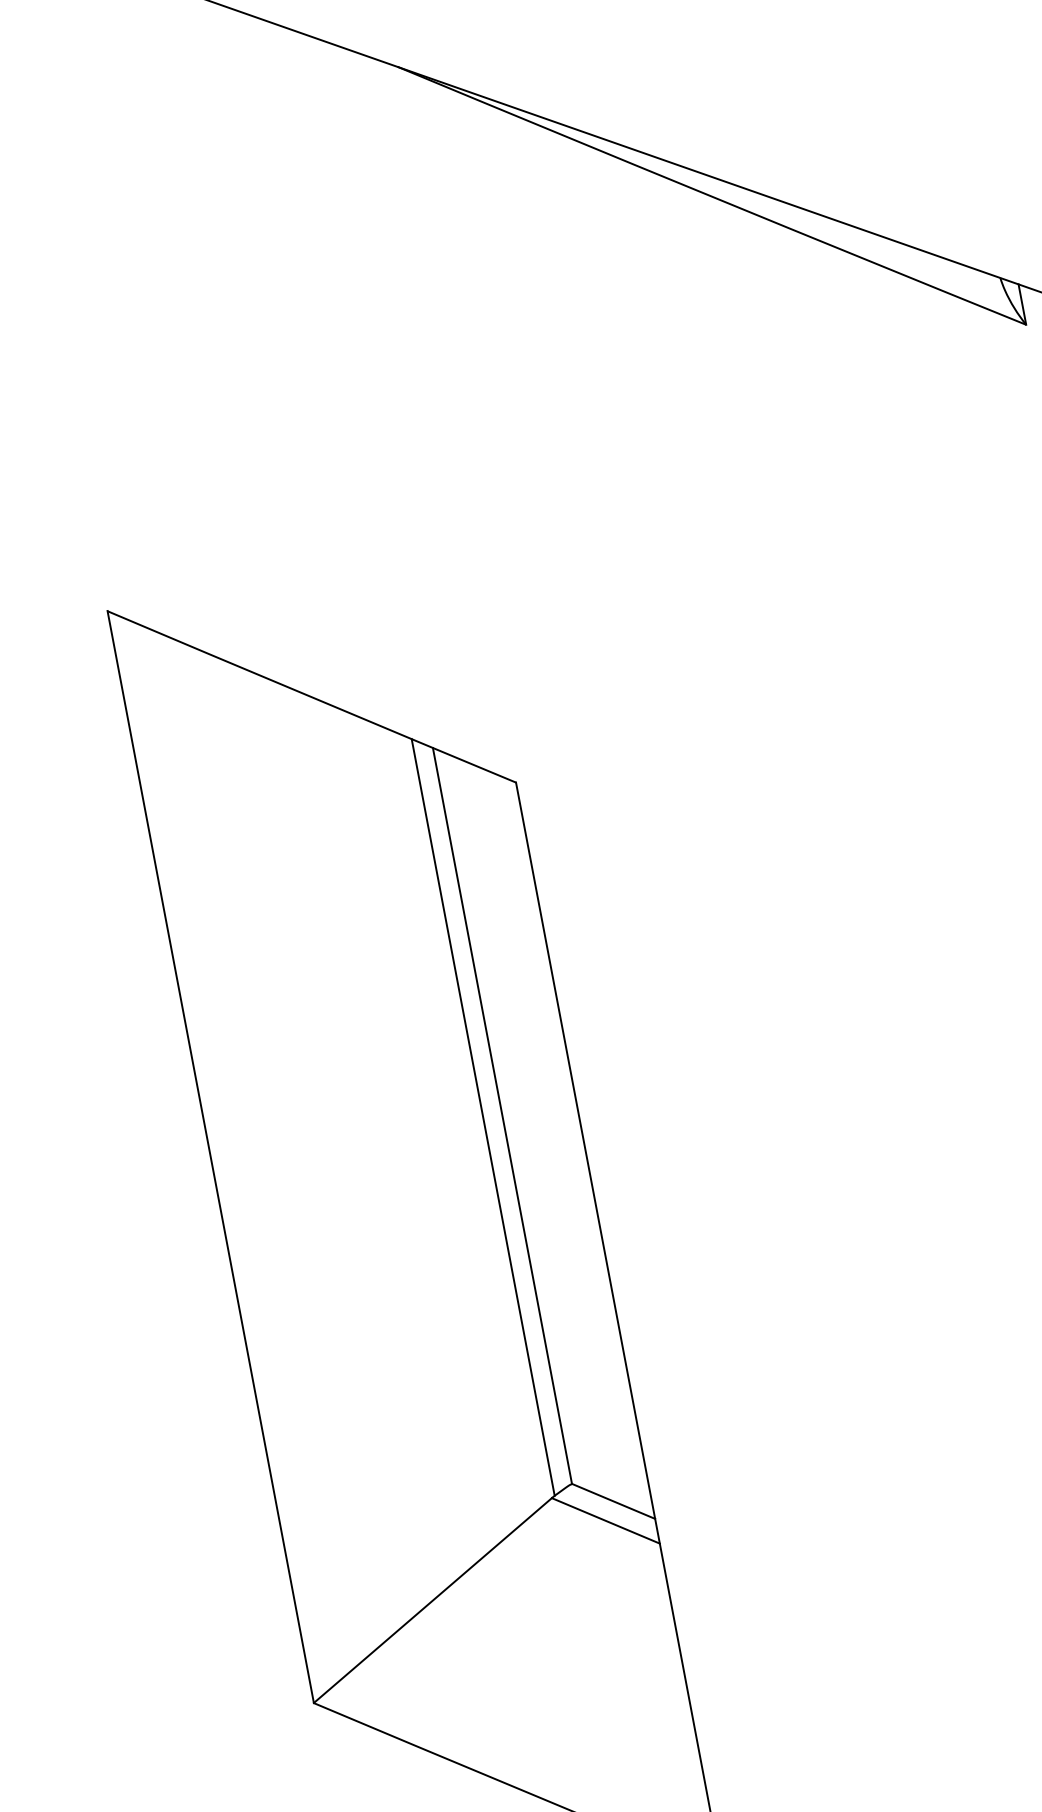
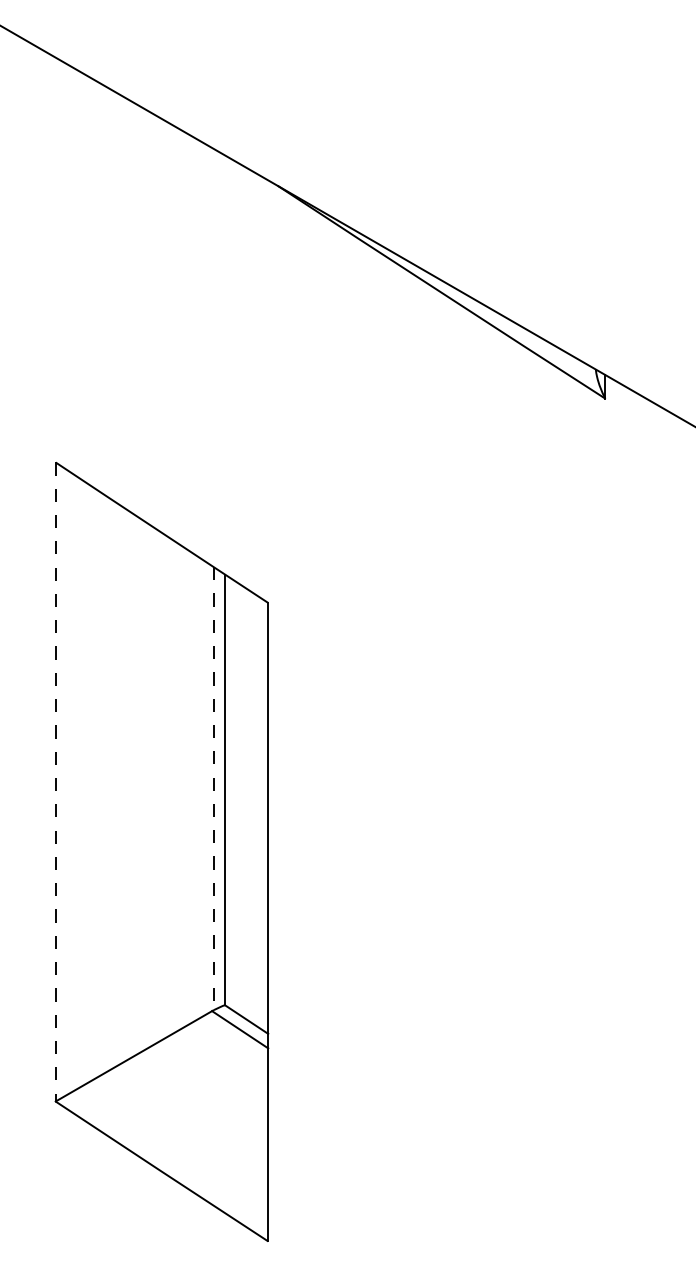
line: (482, 1119) -> (213, 789), solid -> dashed
line: (210, 1156) -> (55, 781), solid -> dashed

